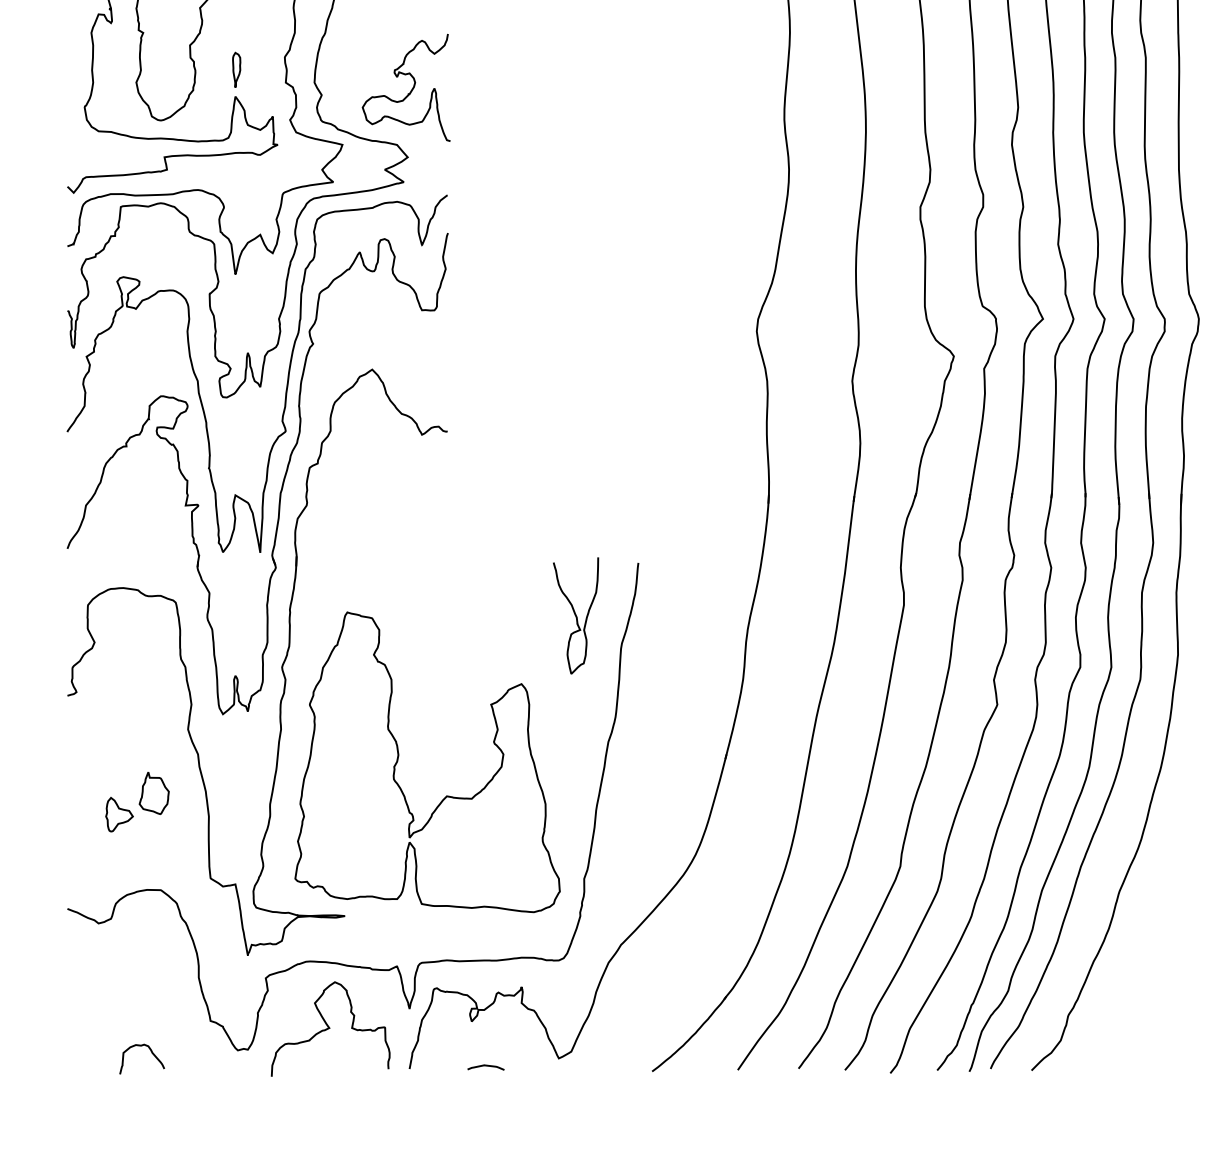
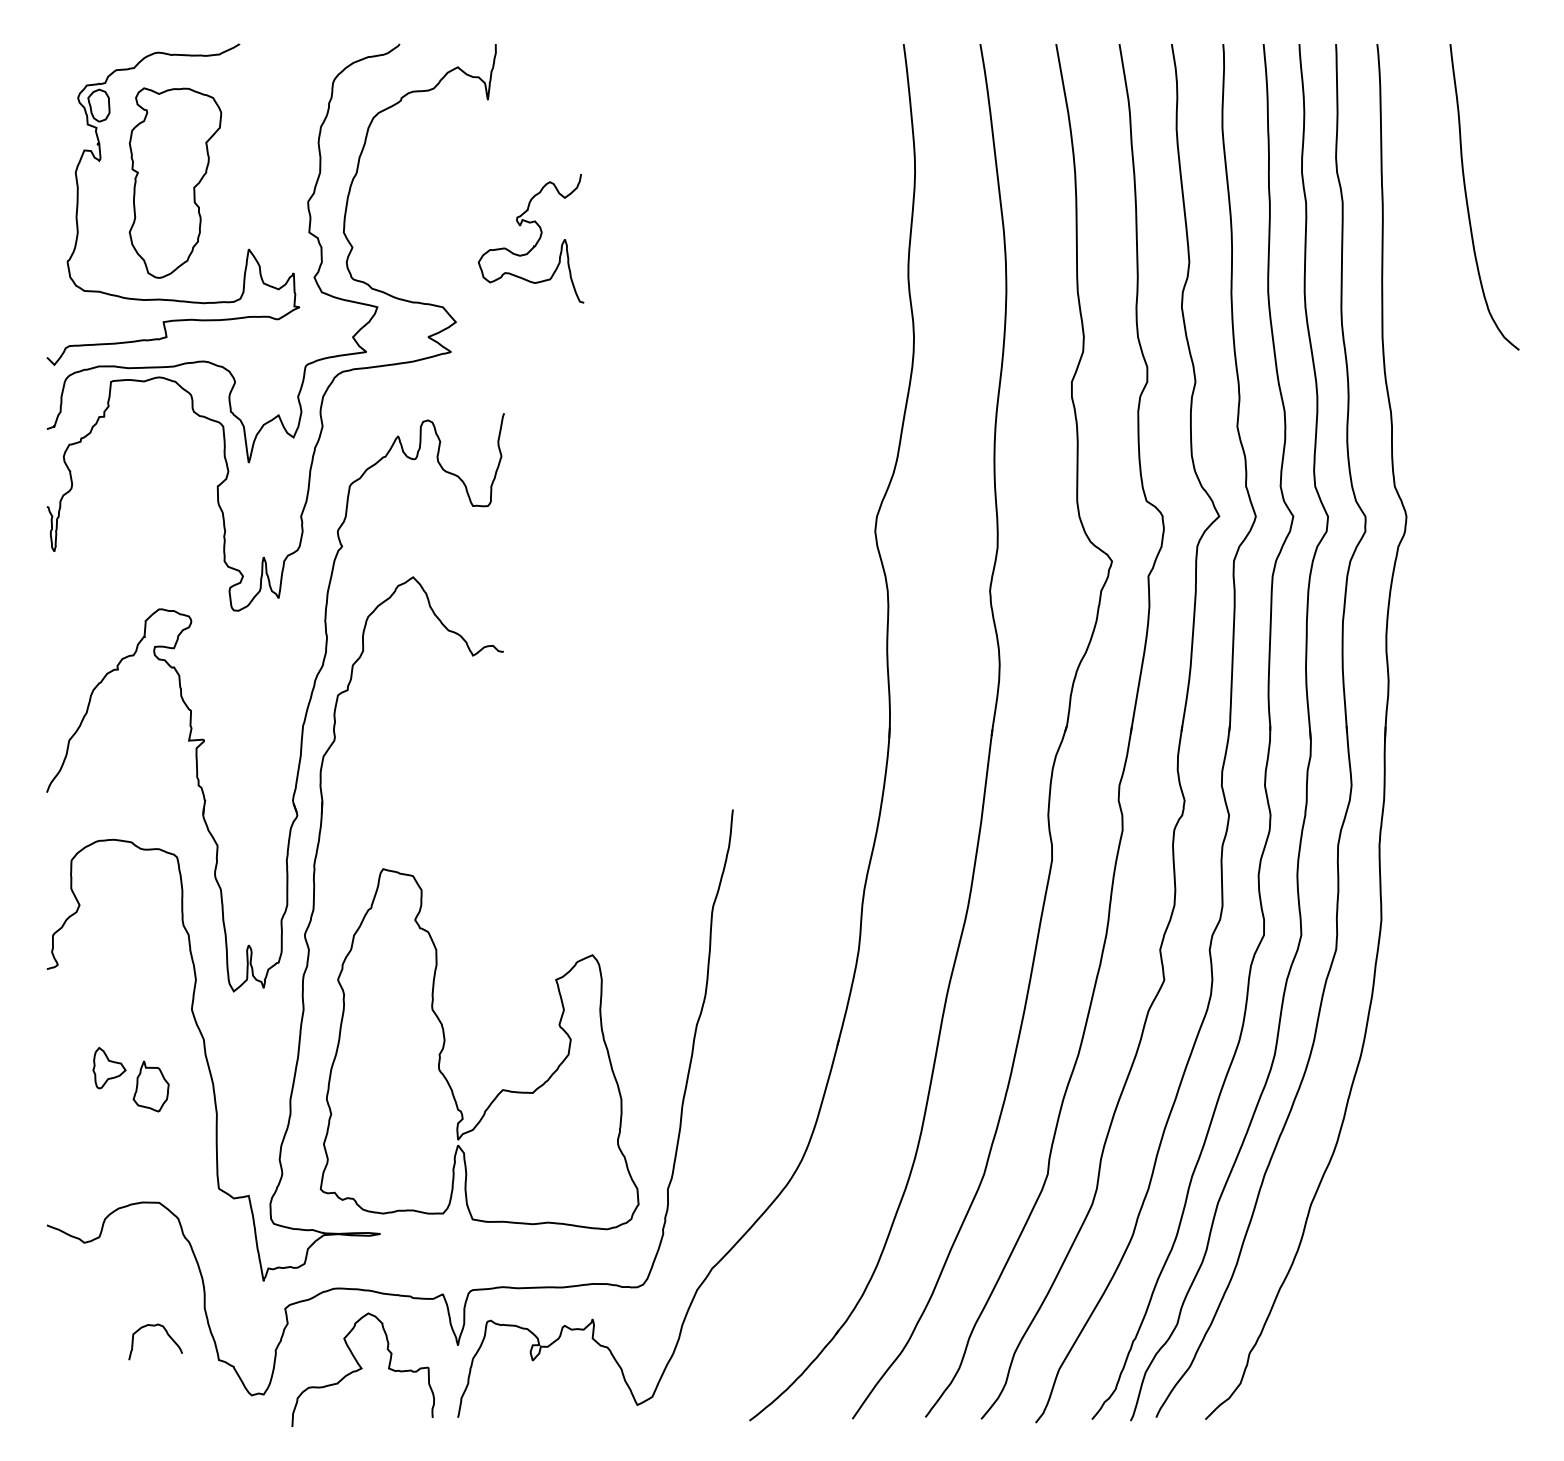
part: (236, 69) -> (250, 216), removed
curve: (410, 90) -> (536, 241), moved
curve: (287, 375) -> (311, 584), removed
curve: (575, 616) -> (657, 873), removed
part: (119, 814) -> (109, 1067), moved
curve: (151, 1053) -> (167, 1335), moved
curve: (485, 1066) -> (549, 1414), removed

